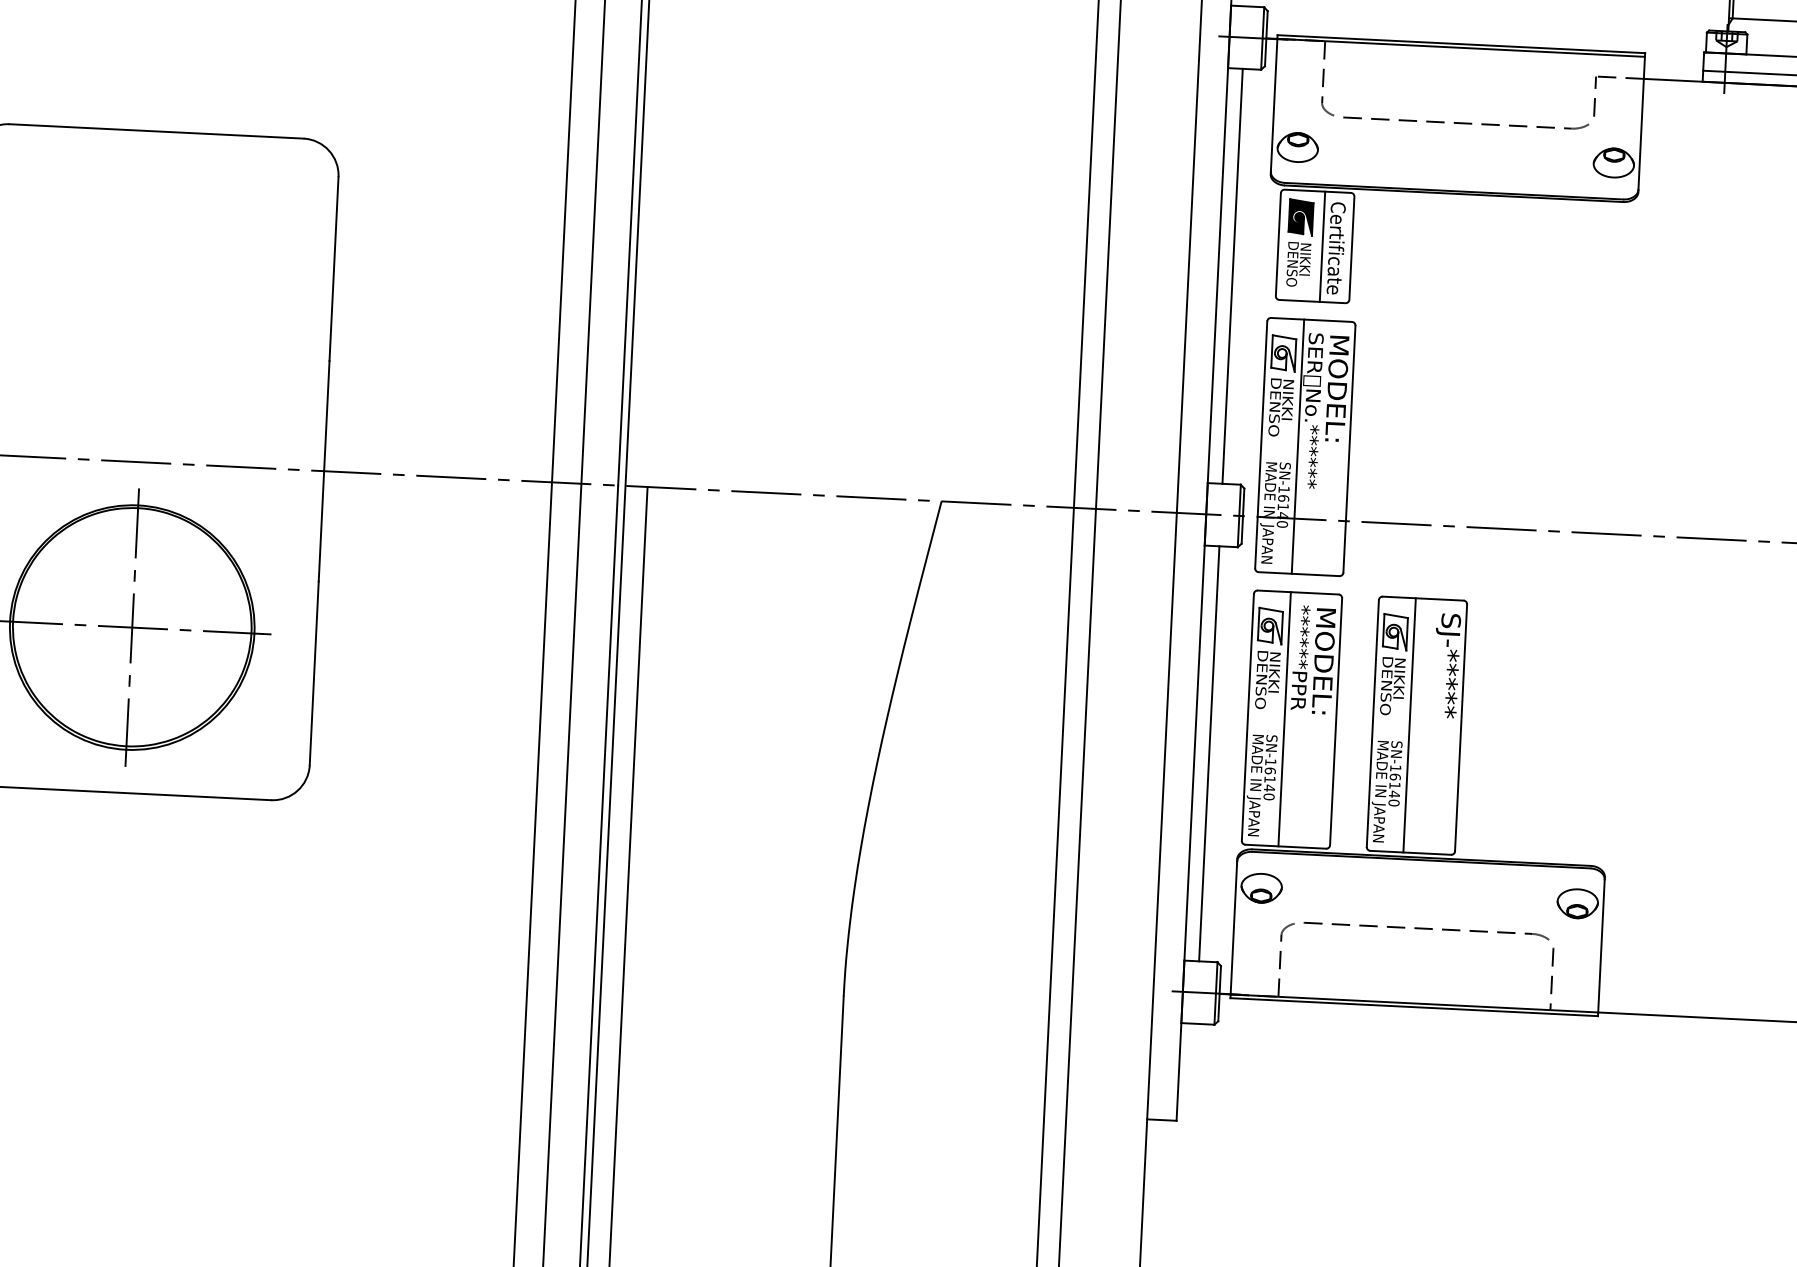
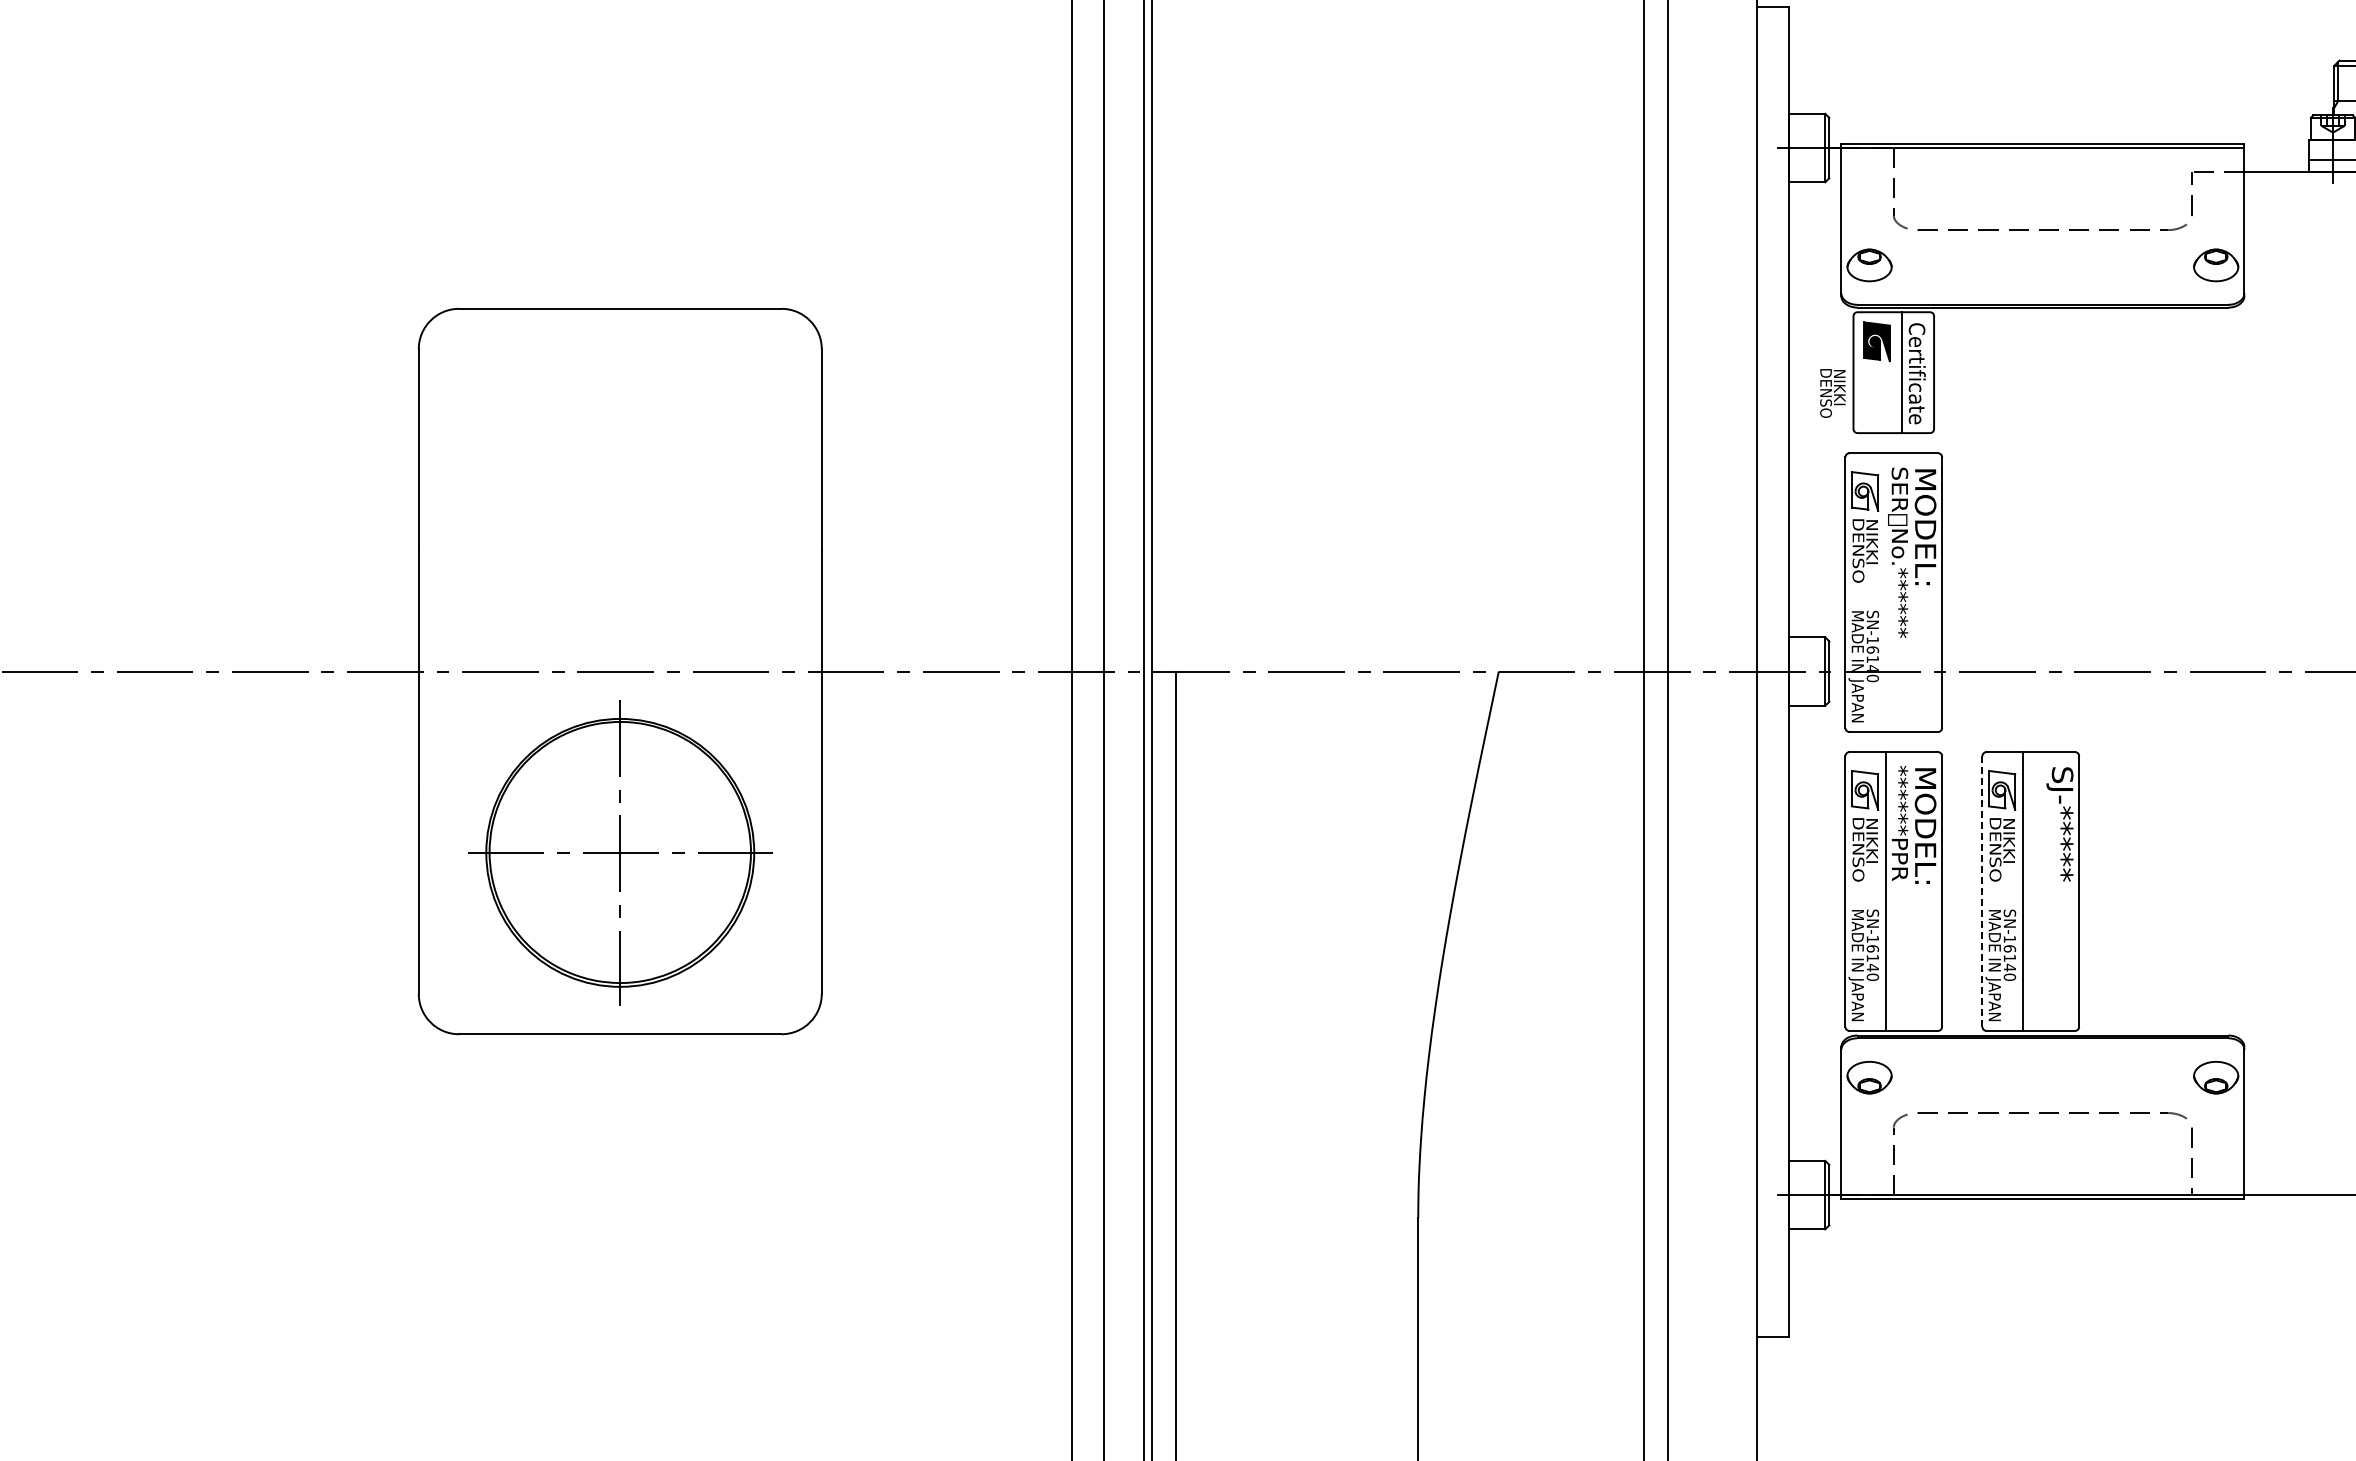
text: (1298, 264) -> (1832, 393), moved
line: (1232, 276) -> (1805, 409), removed
line: (1297, 446) -> (1885, 592), removed
line: (1372, 724) -> (1982, 892), solid -> dashed
line: (1209, 753) -> (1805, 932), removed

